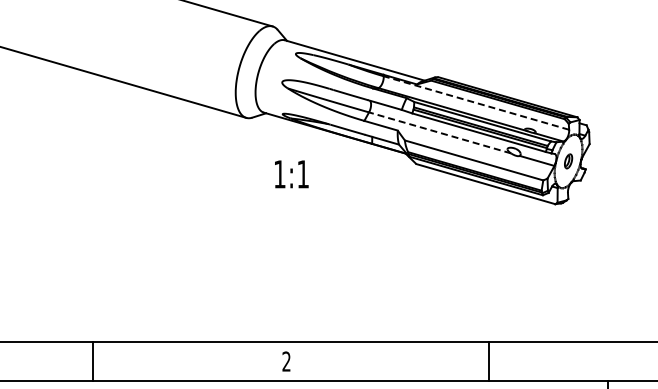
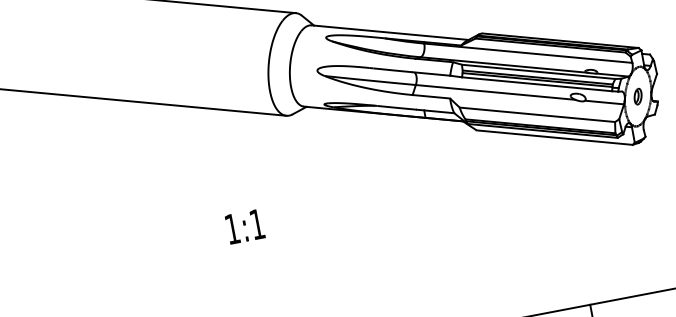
line: (475, 102) -> (527, 52), dashed -> solid
line: (440, 132) -> (495, 91), dashed -> solid
text: (291, 174) -> (244, 226), moved

